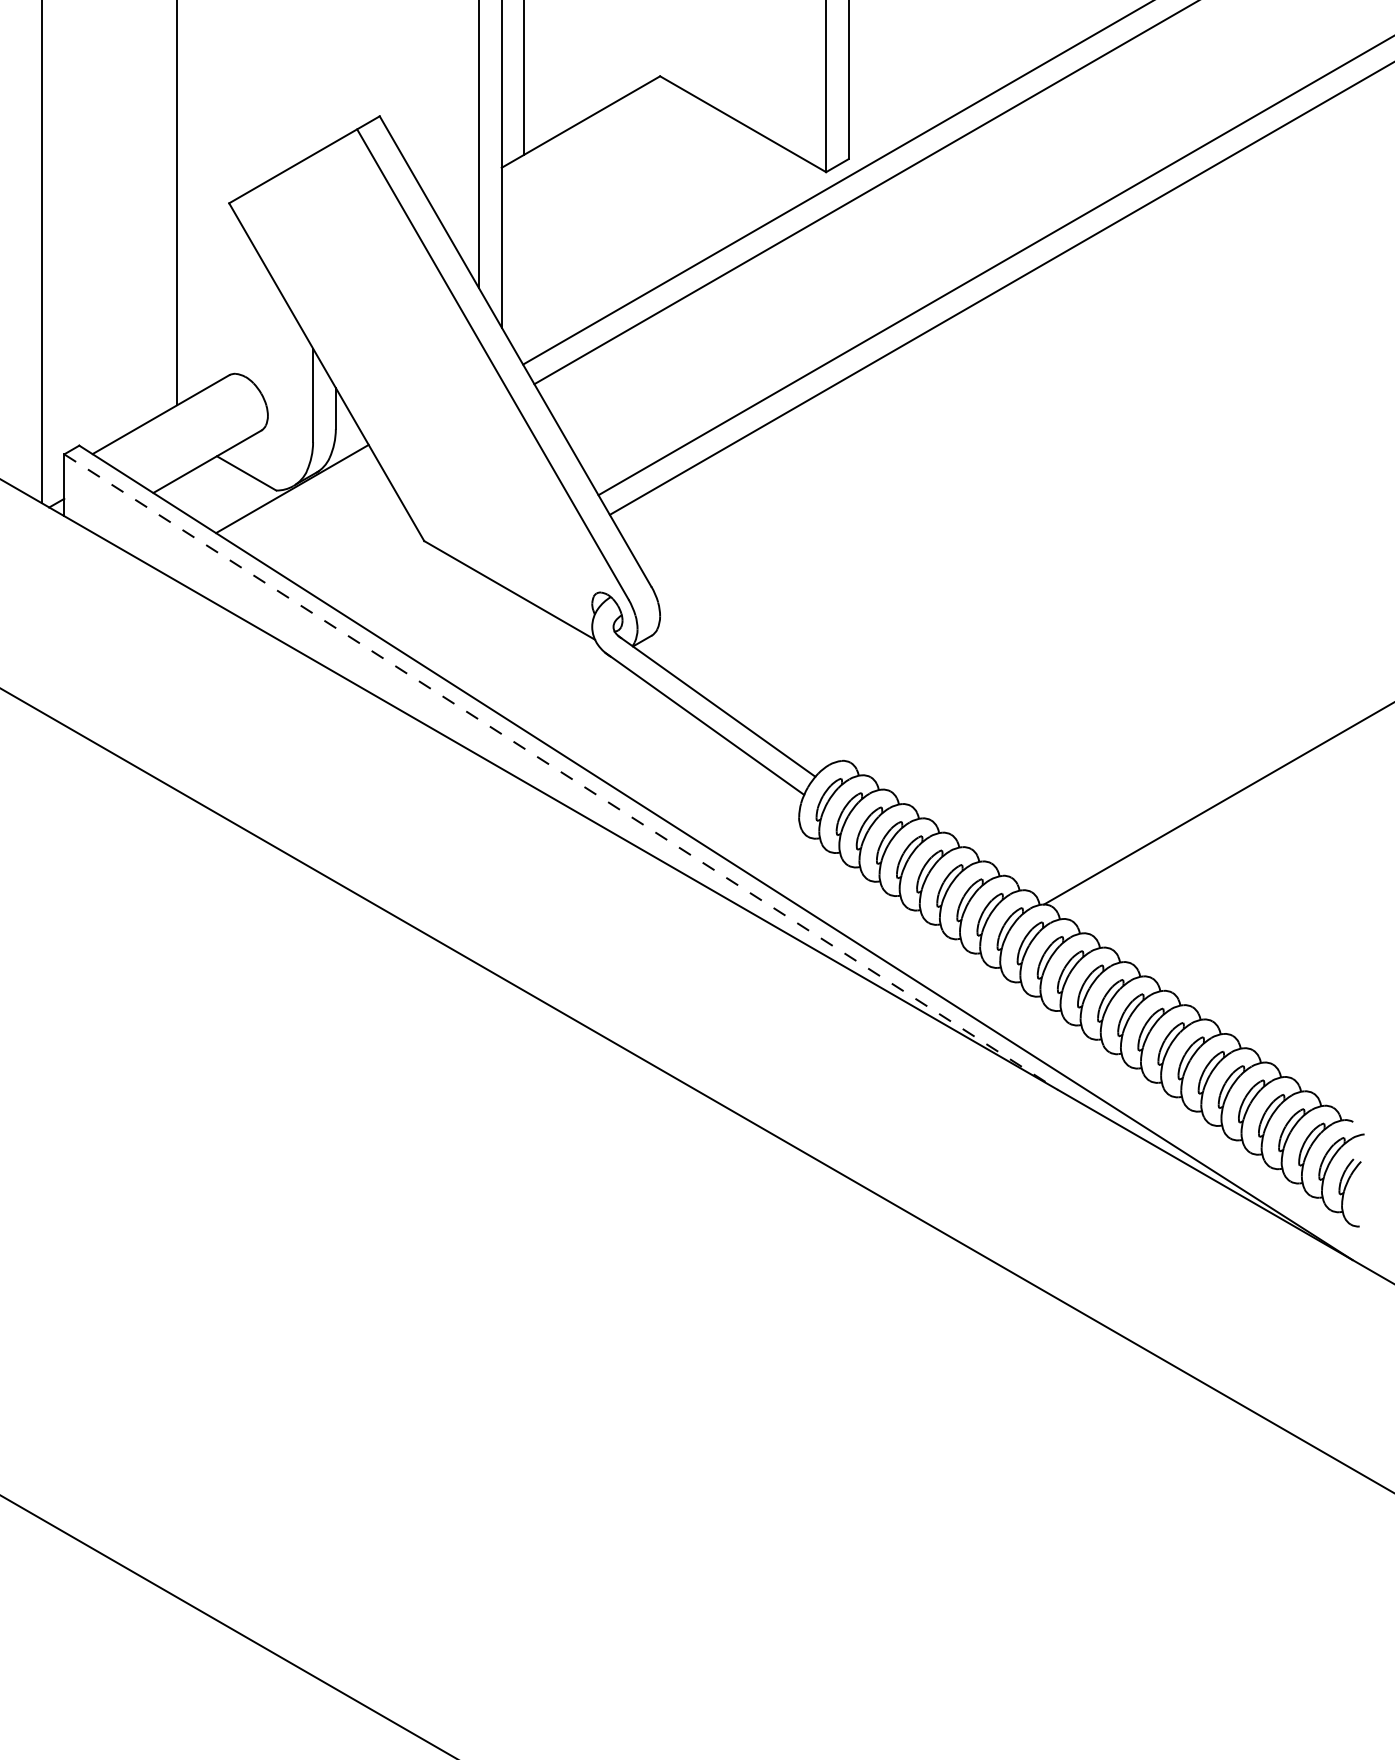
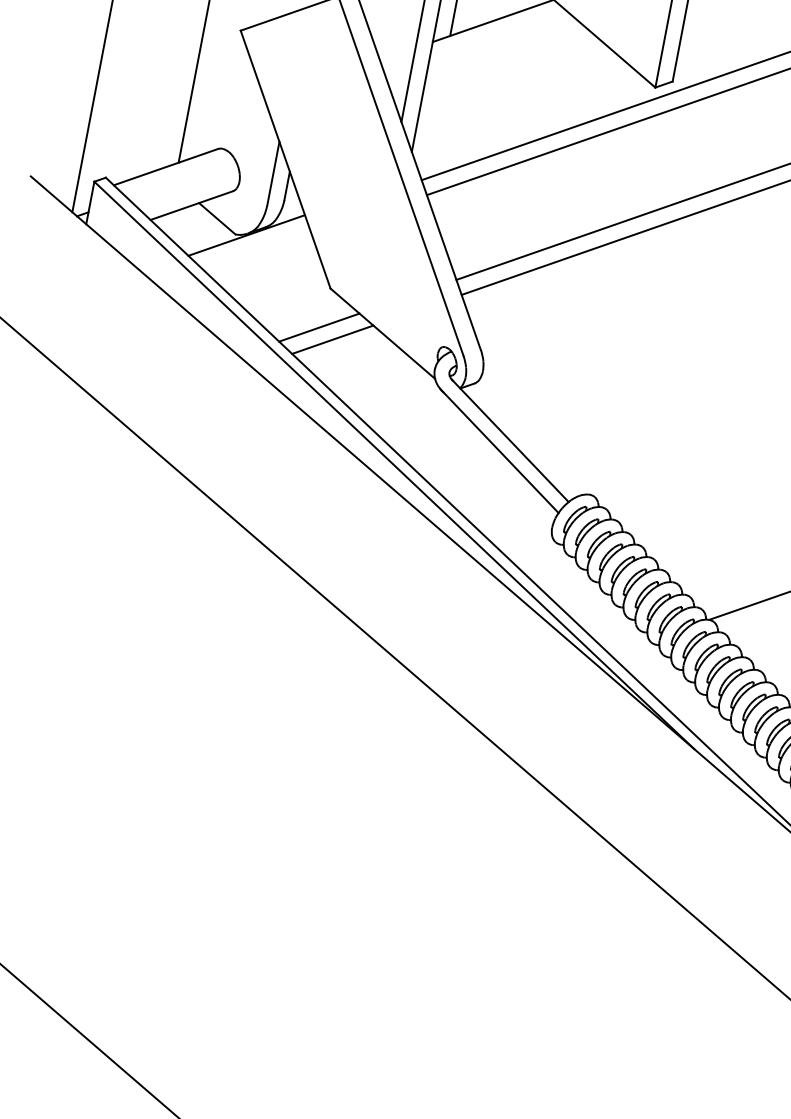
line: (418, 598) -> (319, 327), added
line: (440, 611) -> (332, 339), added
line: (561, 772) -> (394, 465), dashed -> solid

